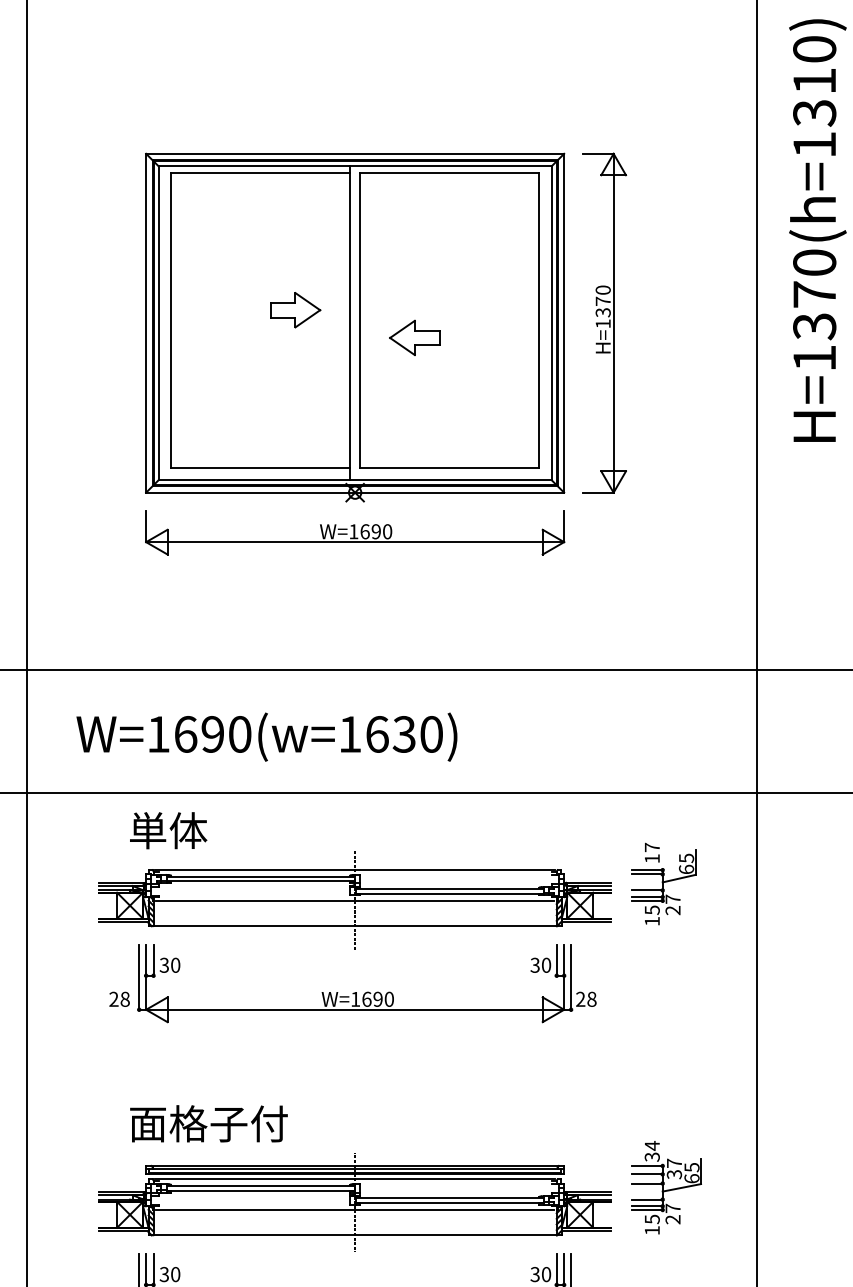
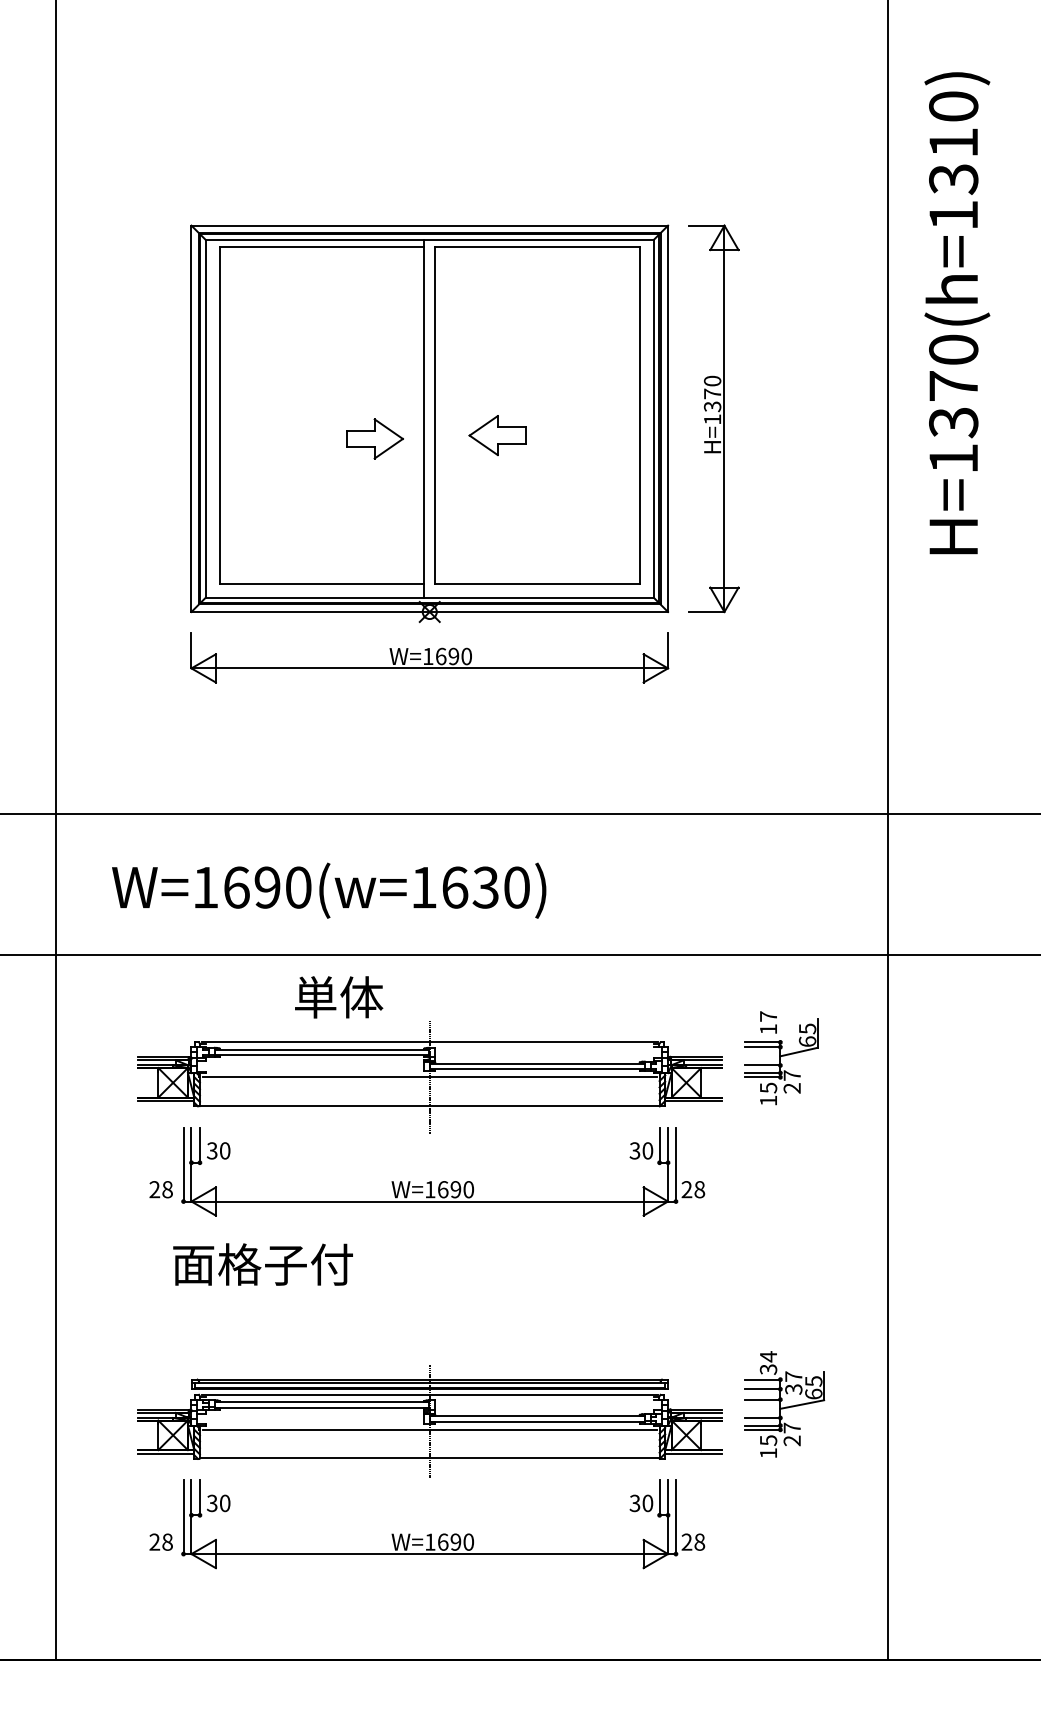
part: (295, 309) -> (374, 438), moved
text: (168, 830) -> (339, 997), moved
text: (208, 1123) -> (262, 1264), moved

